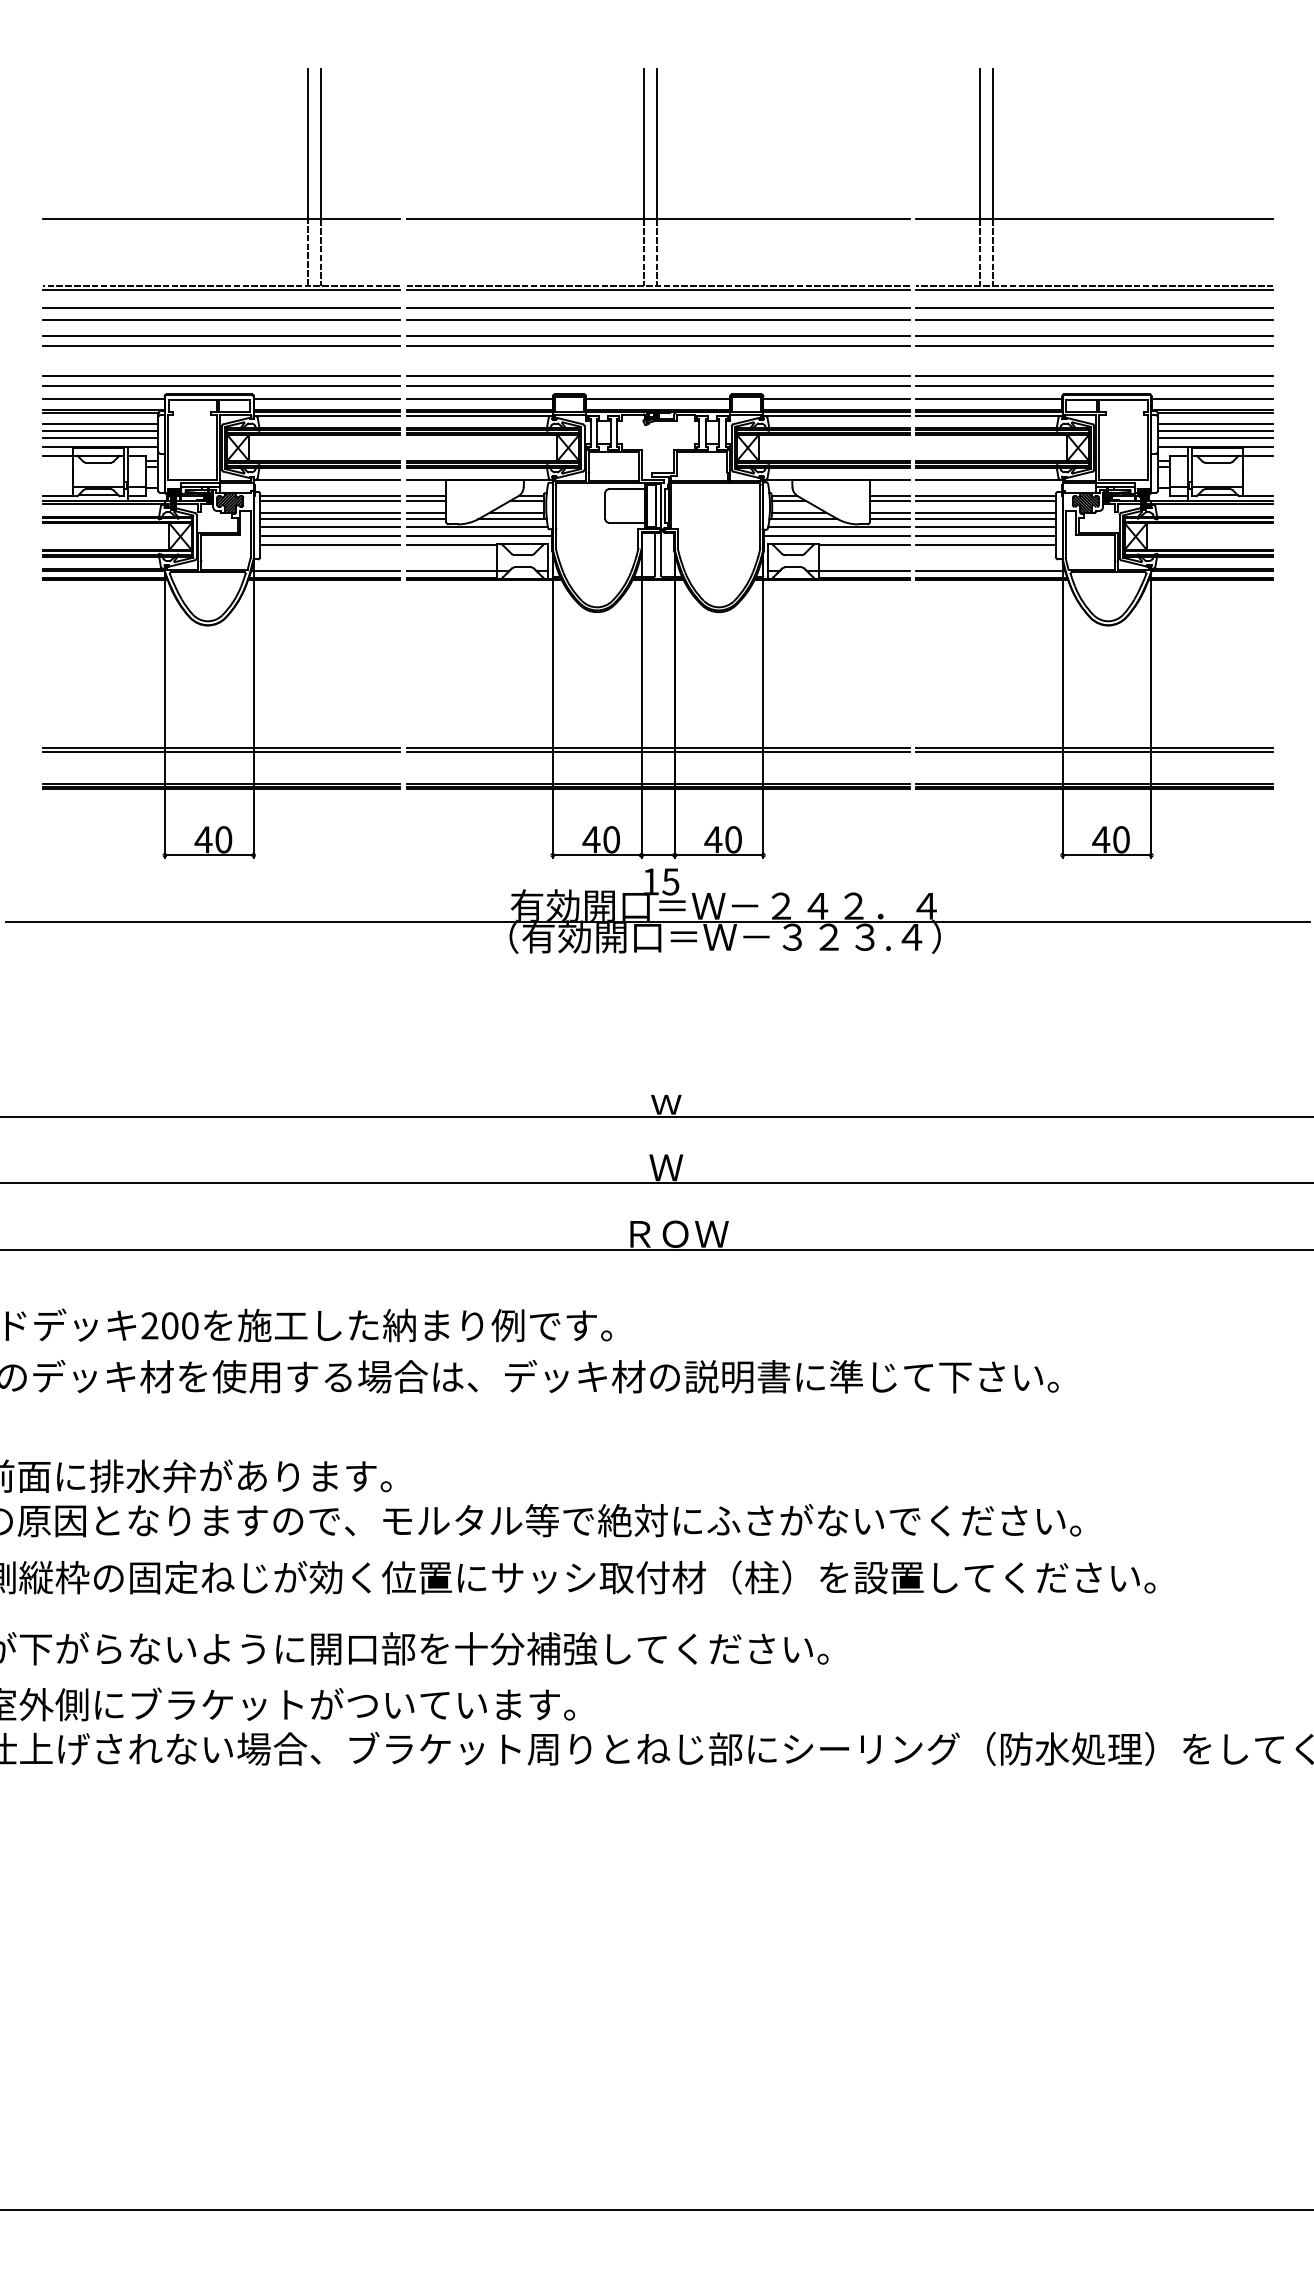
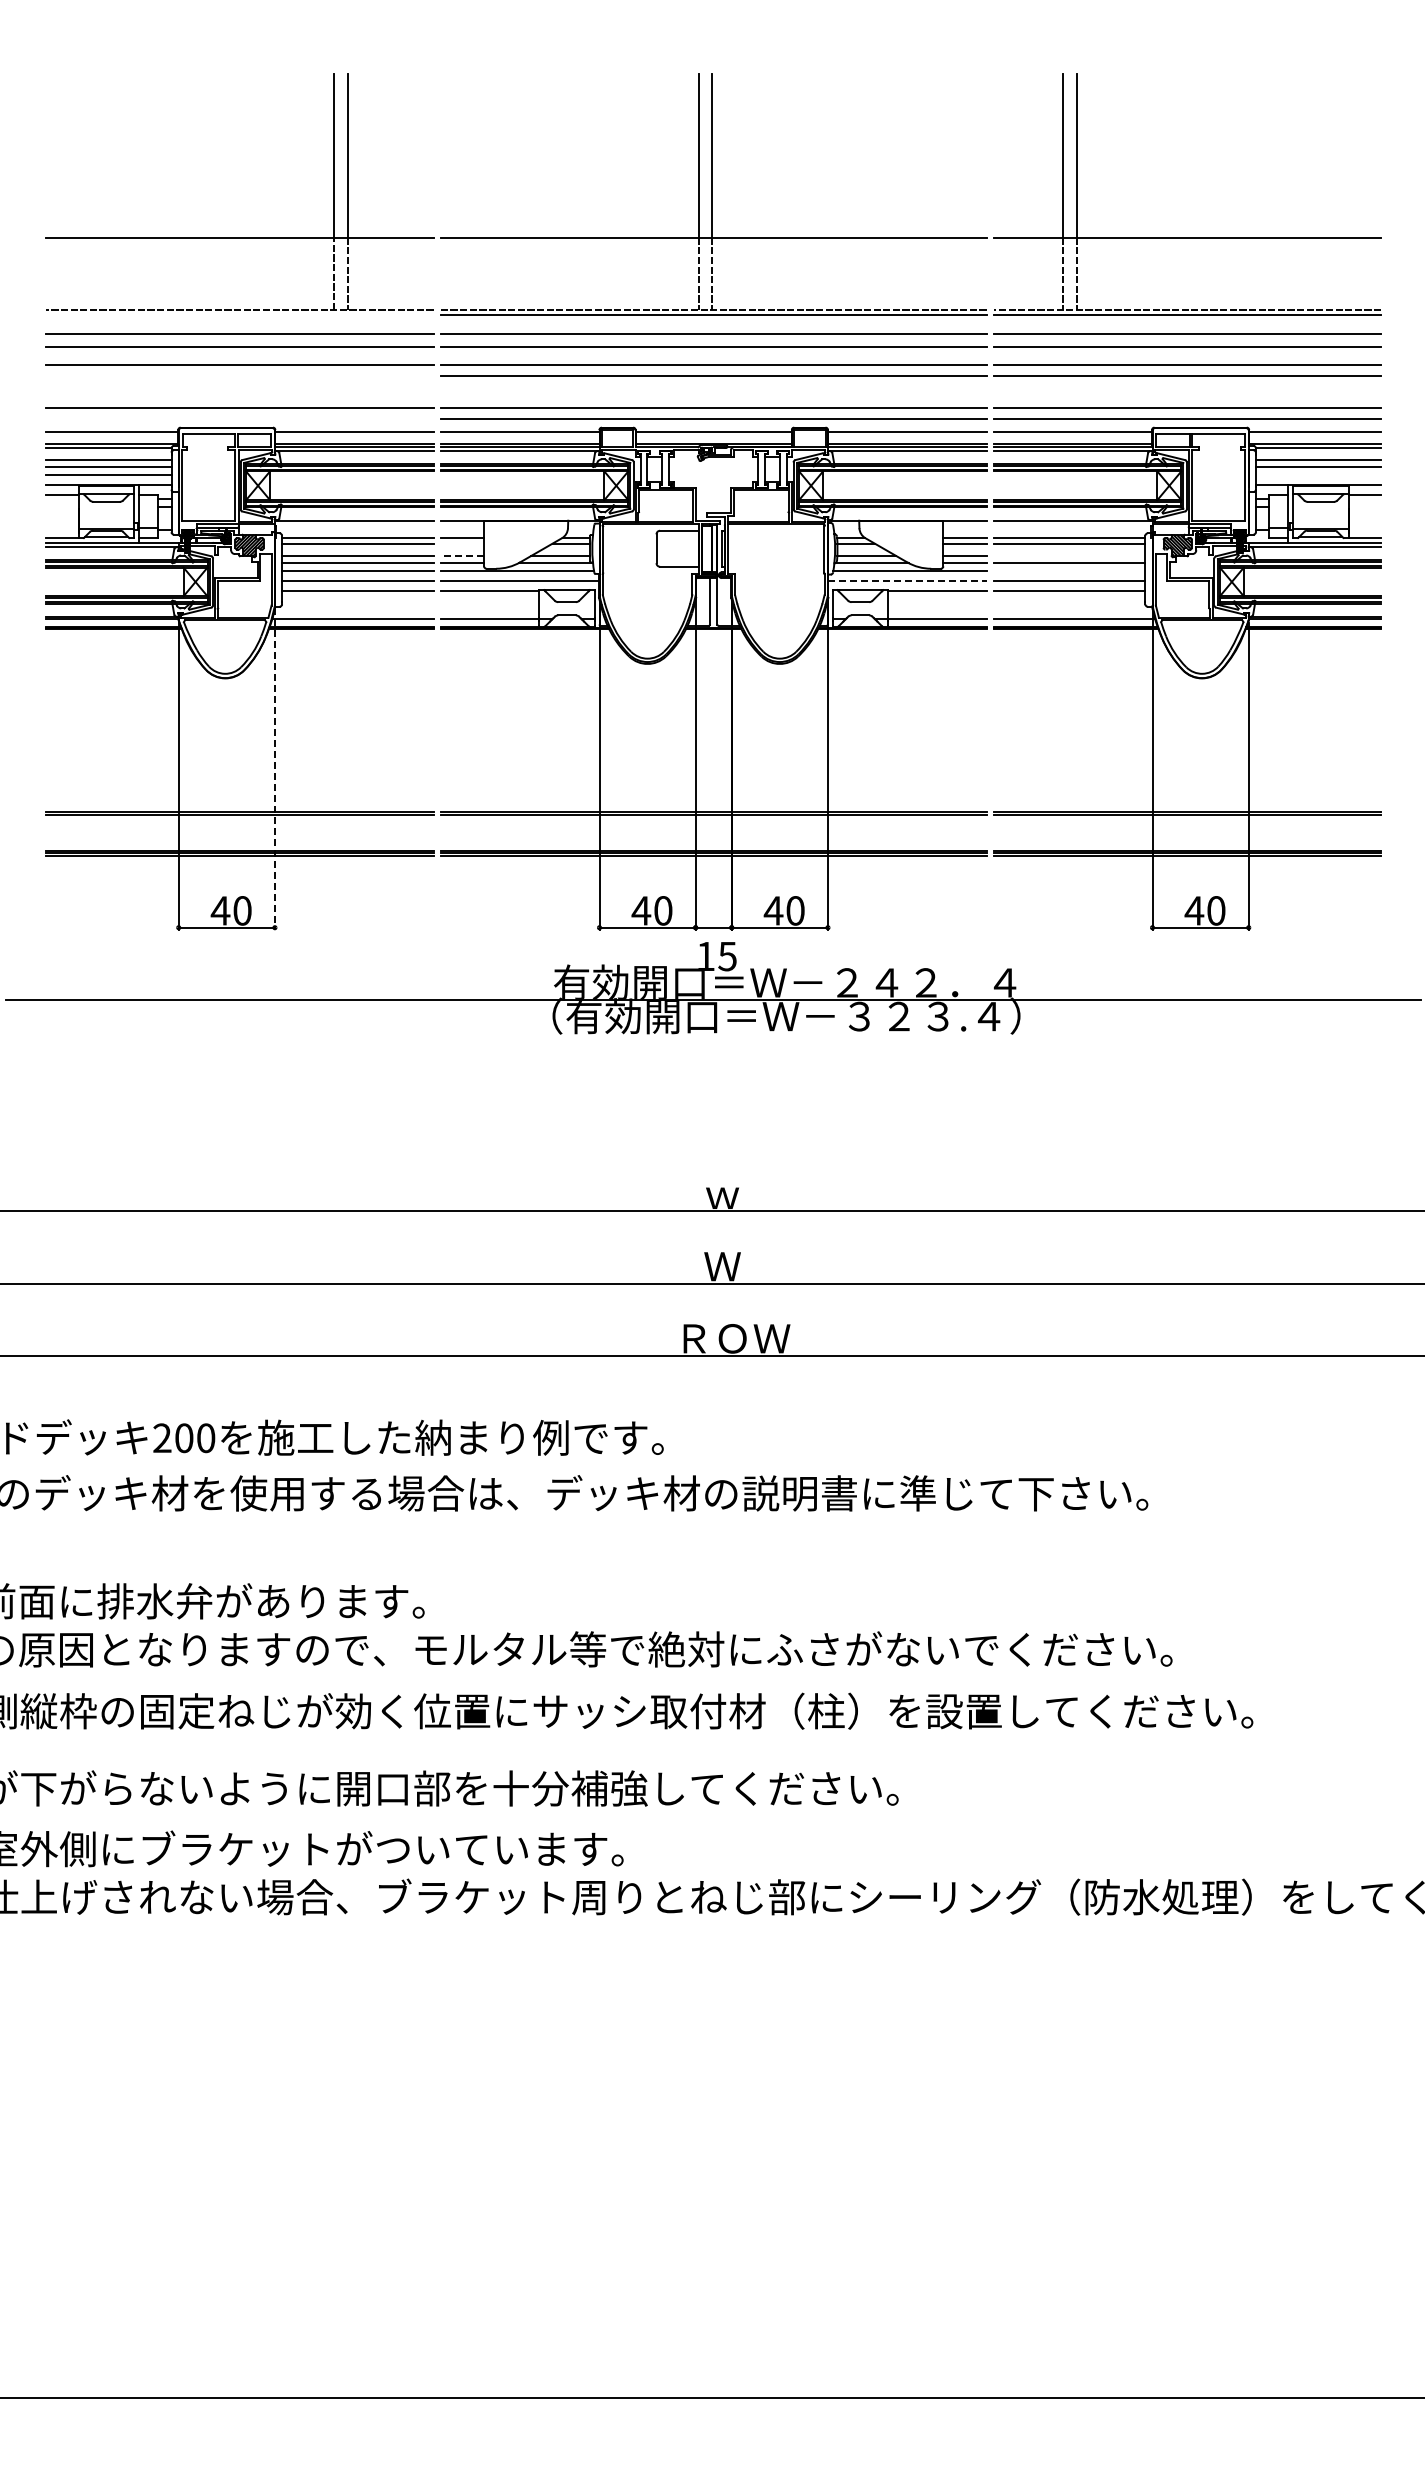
line: (220, 290) -> (239, 314), removed
line: (220, 346) -> (239, 375), removed
line: (220, 385) -> (239, 418), removed
line: (1215, 438) -> (1318, 475), removed
line: (426, 501) -> (462, 543), removed
line: (426, 513) -> (462, 556), solid -> dashed
line: (986, 513) -> (1069, 556), removed
line: (986, 526) -> (1069, 571), removed
line: (836, 535) -> (907, 580), solid -> dashed
line: (253, 709) -> (274, 769), solid -> dashed

